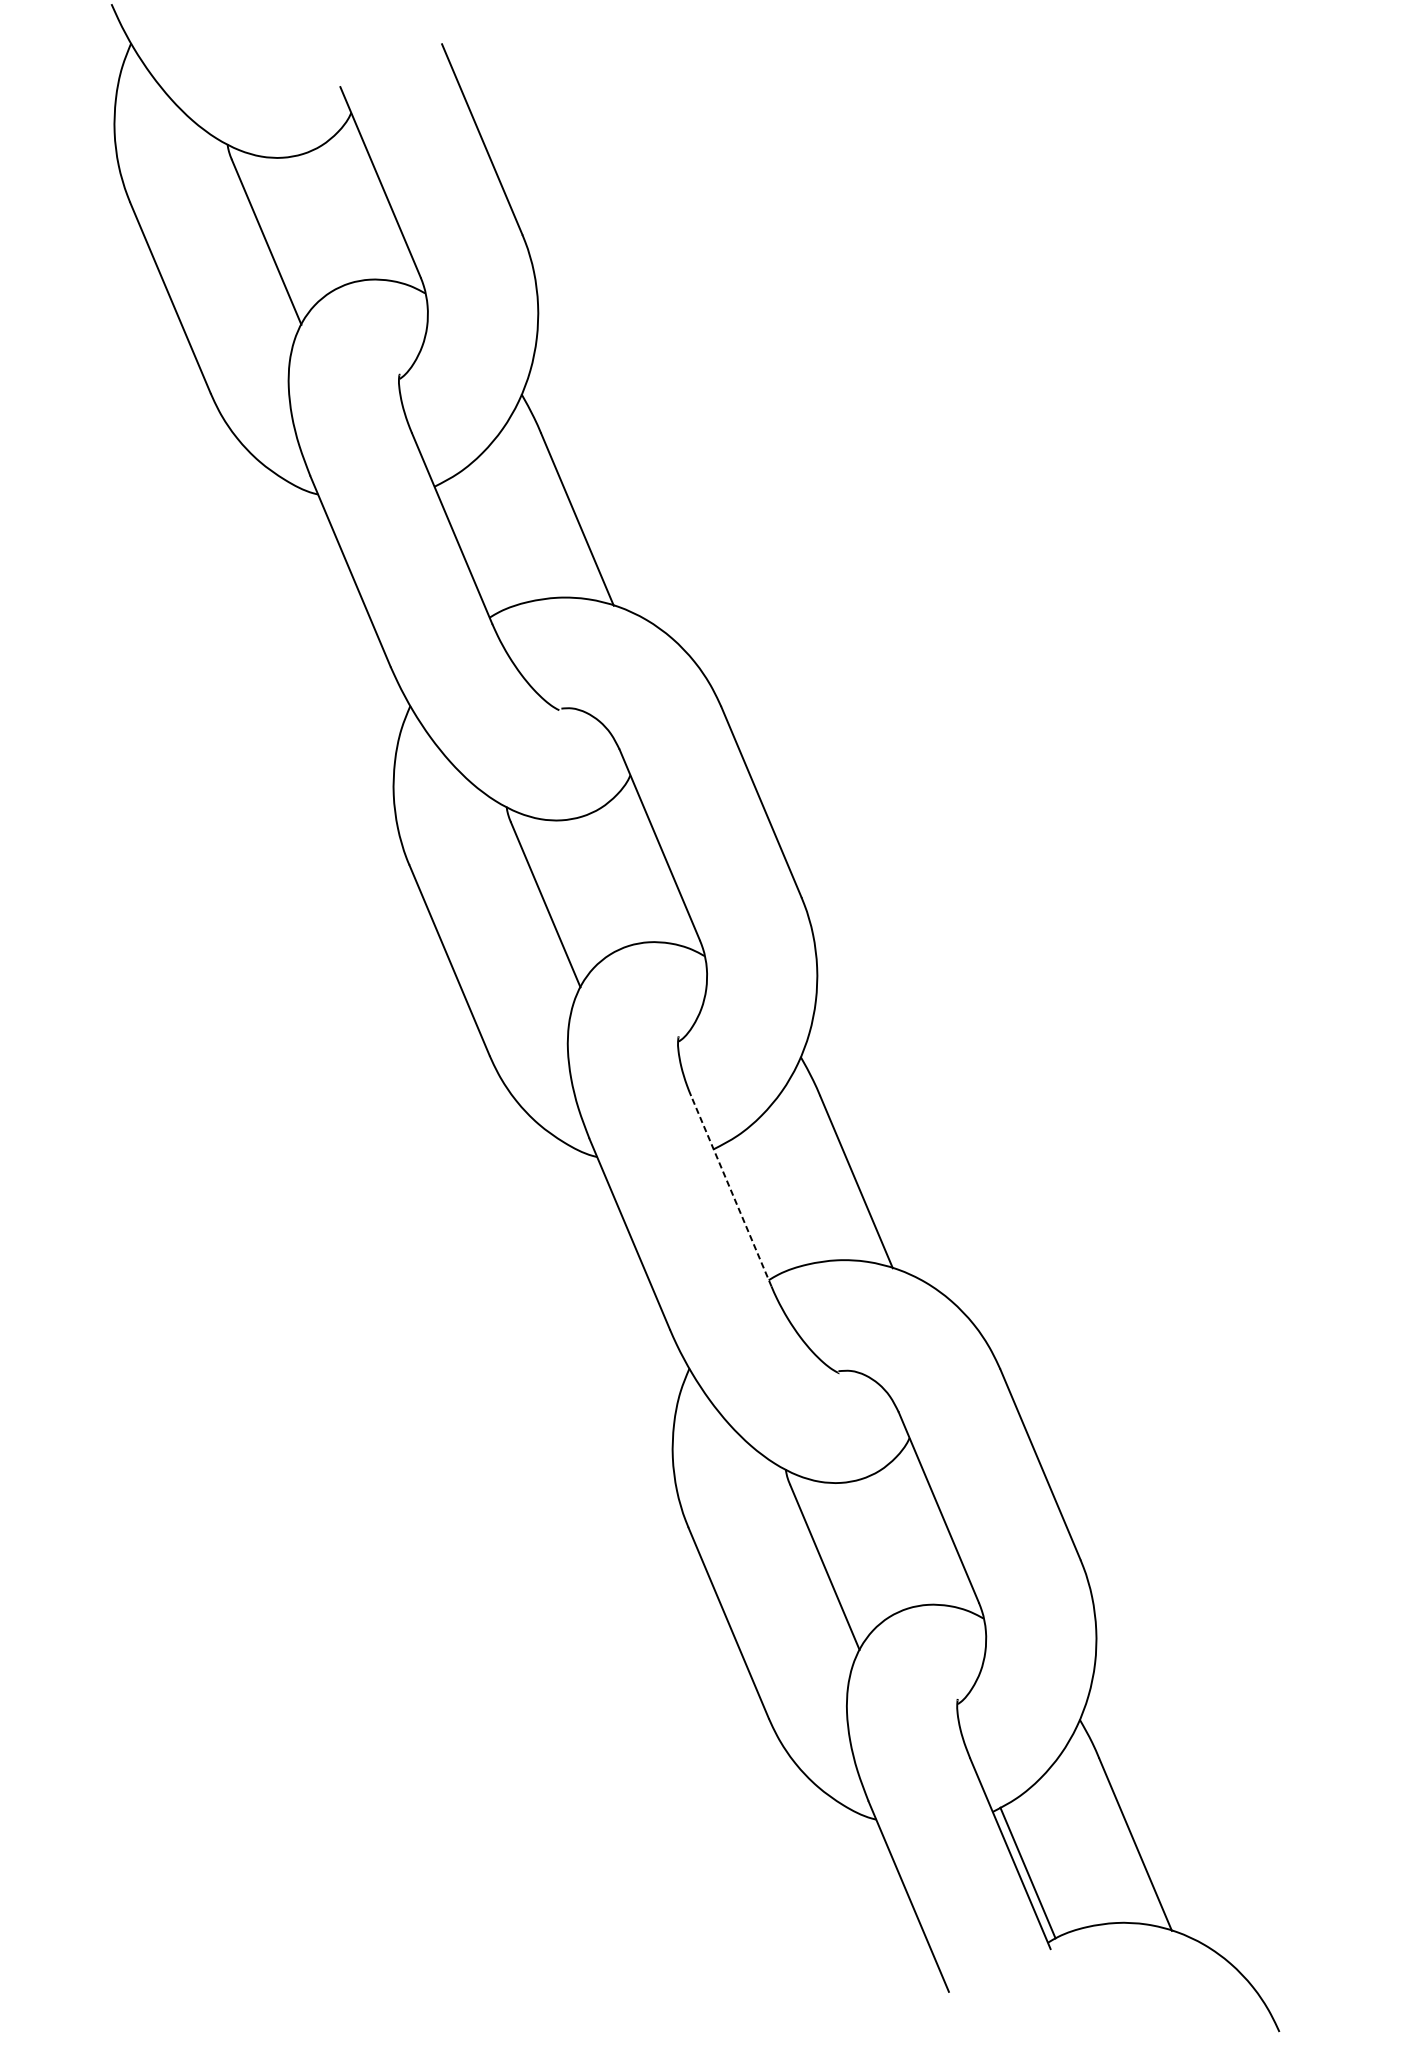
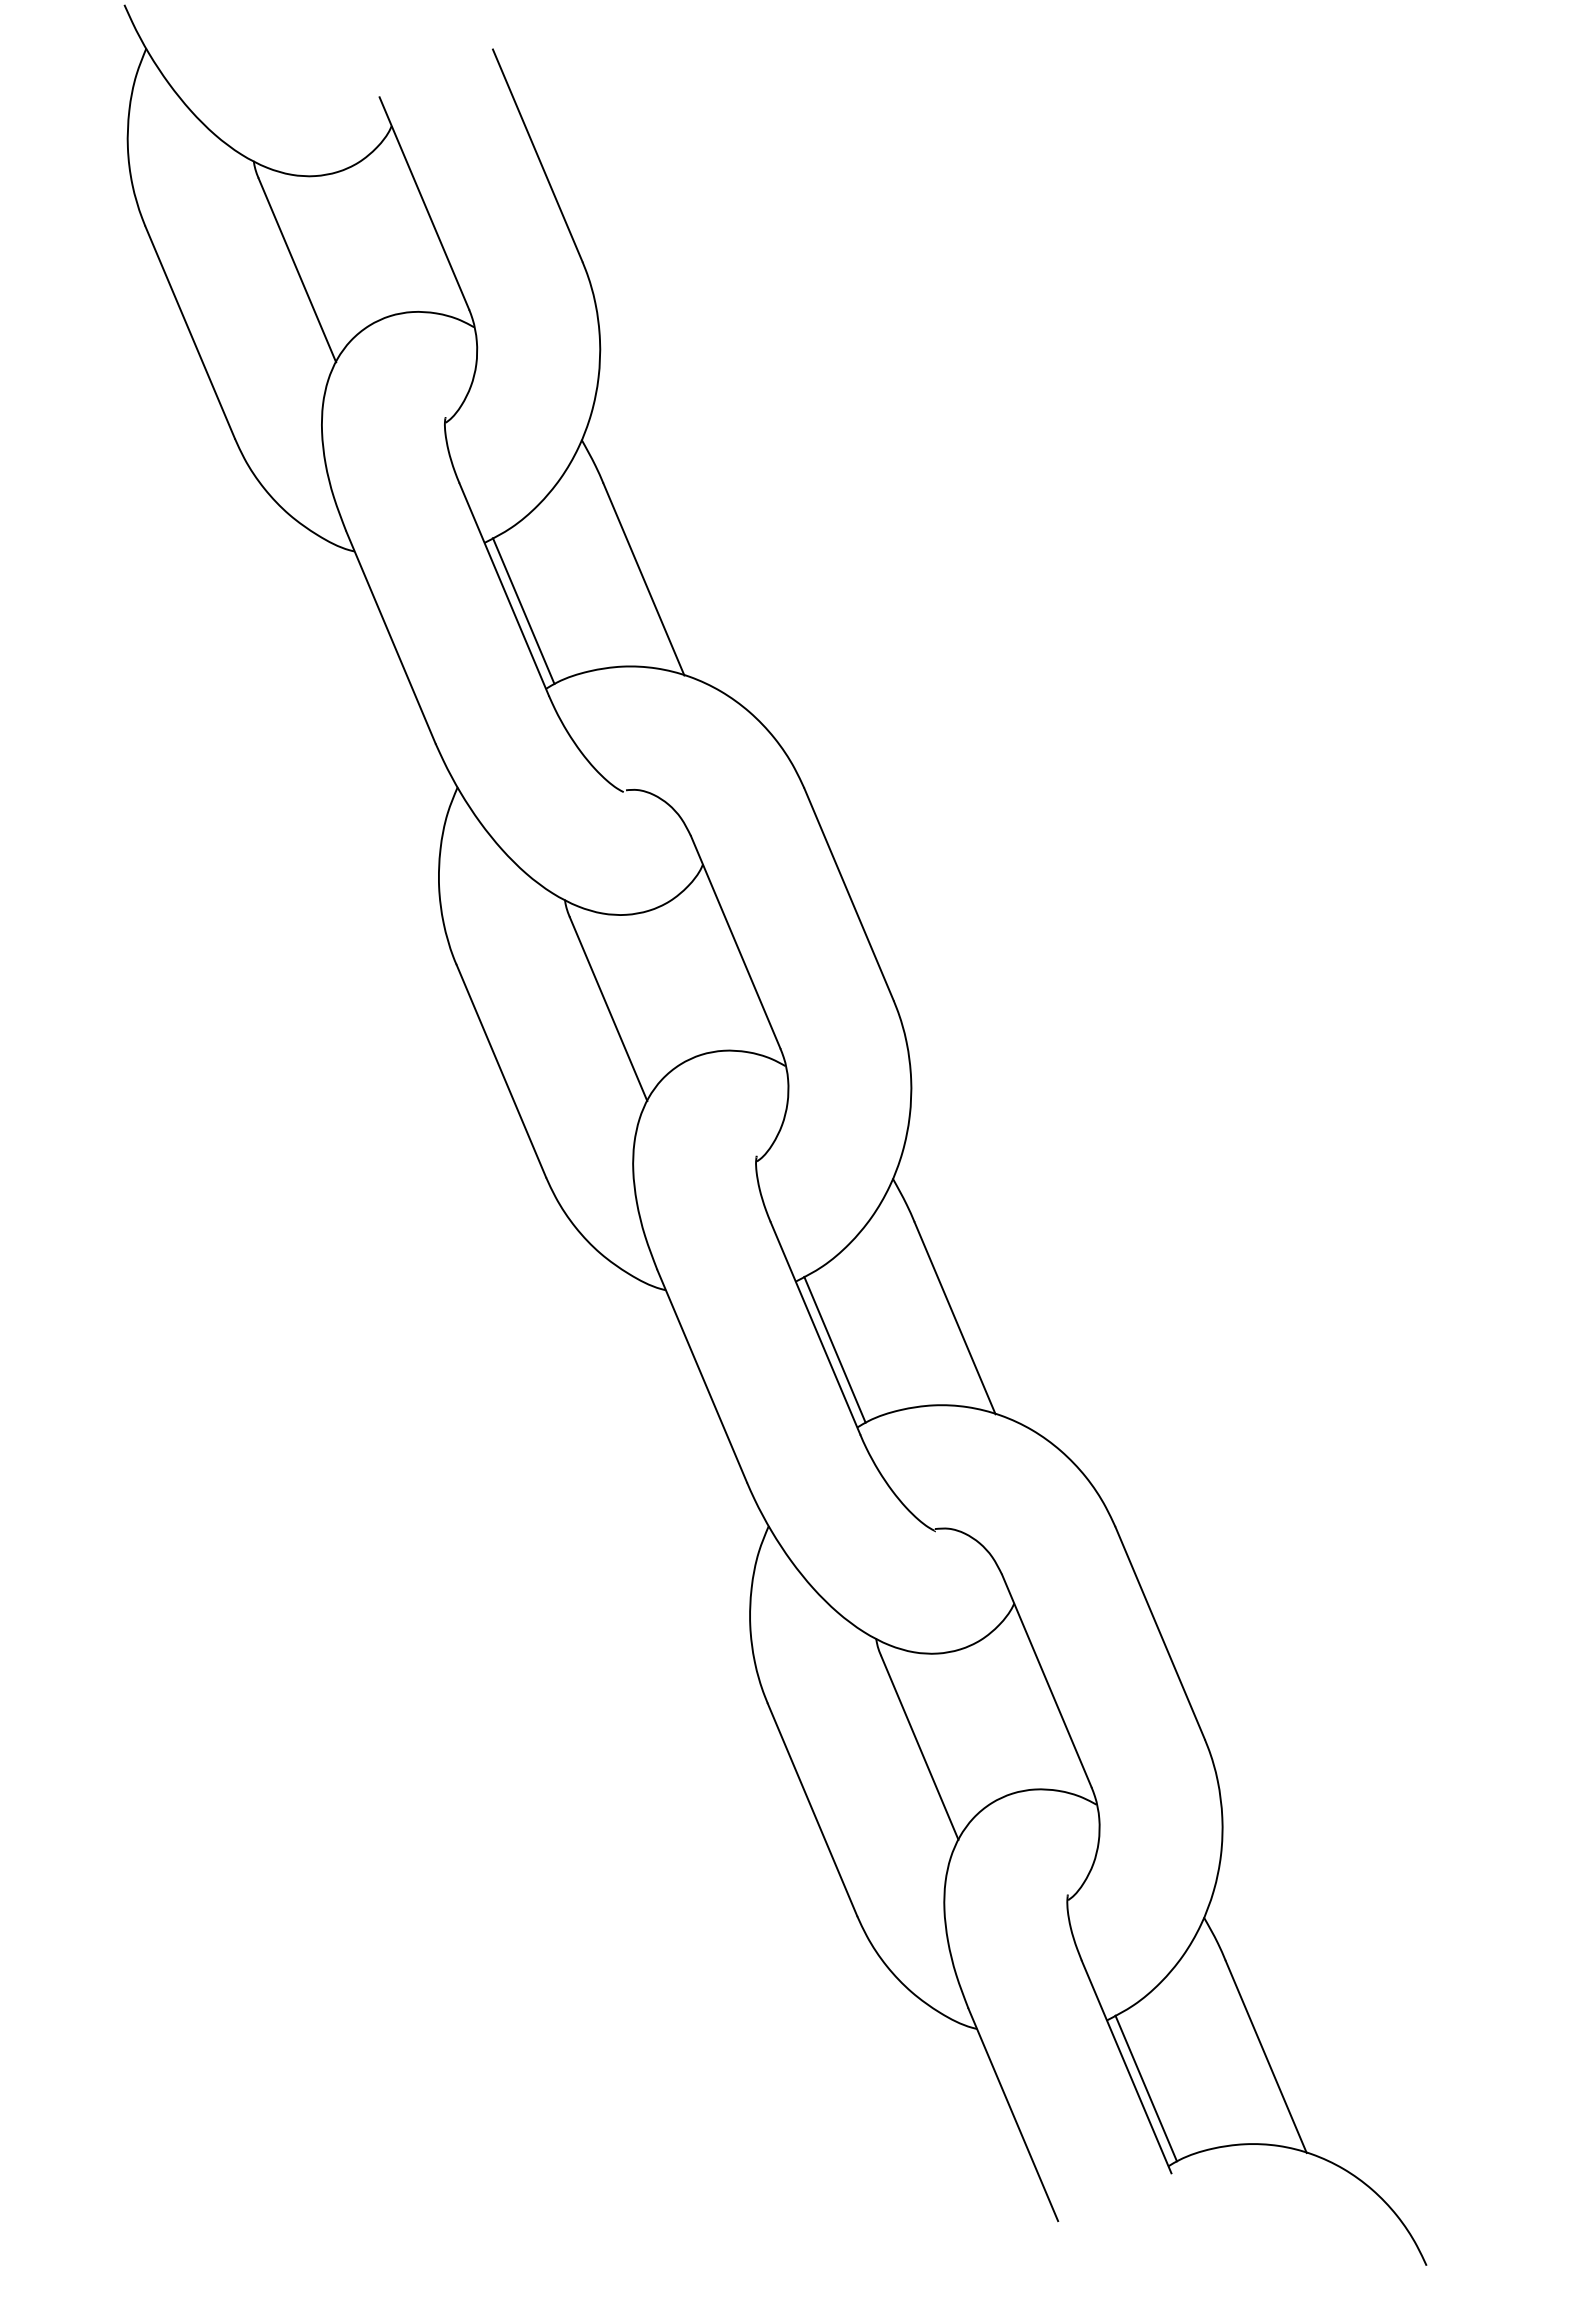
line: (469, 547) -> (523, 610), added
line: (731, 1190) -> (815, 1327), dashed -> solid
line: (748, 1210) -> (834, 1349), added

